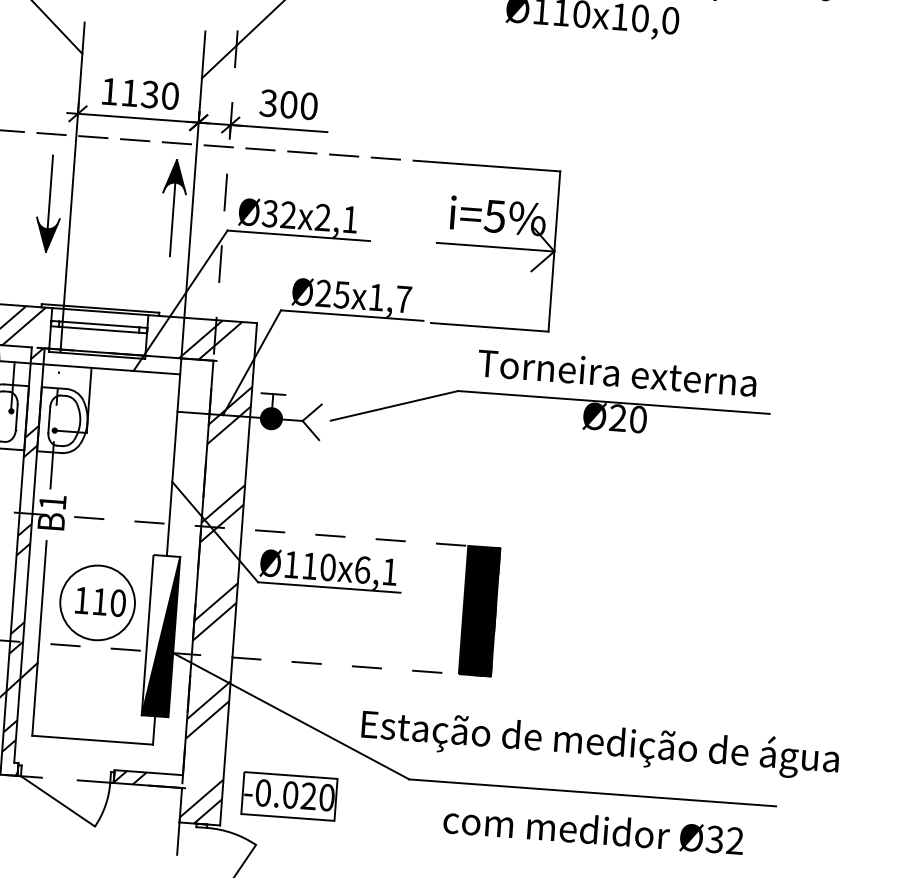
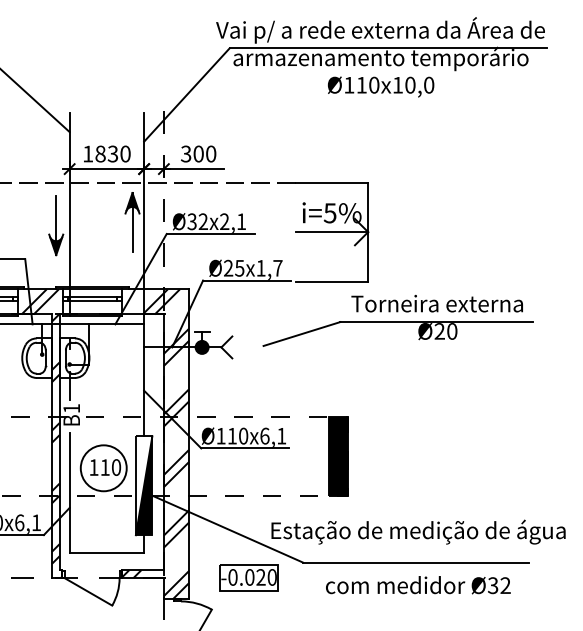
text: (129, 92) -> (100, 153), 1130 -> 1830
part: (550, 395) -> (397, 320), moved
part: (288, 794) -> (248, 577), moved

